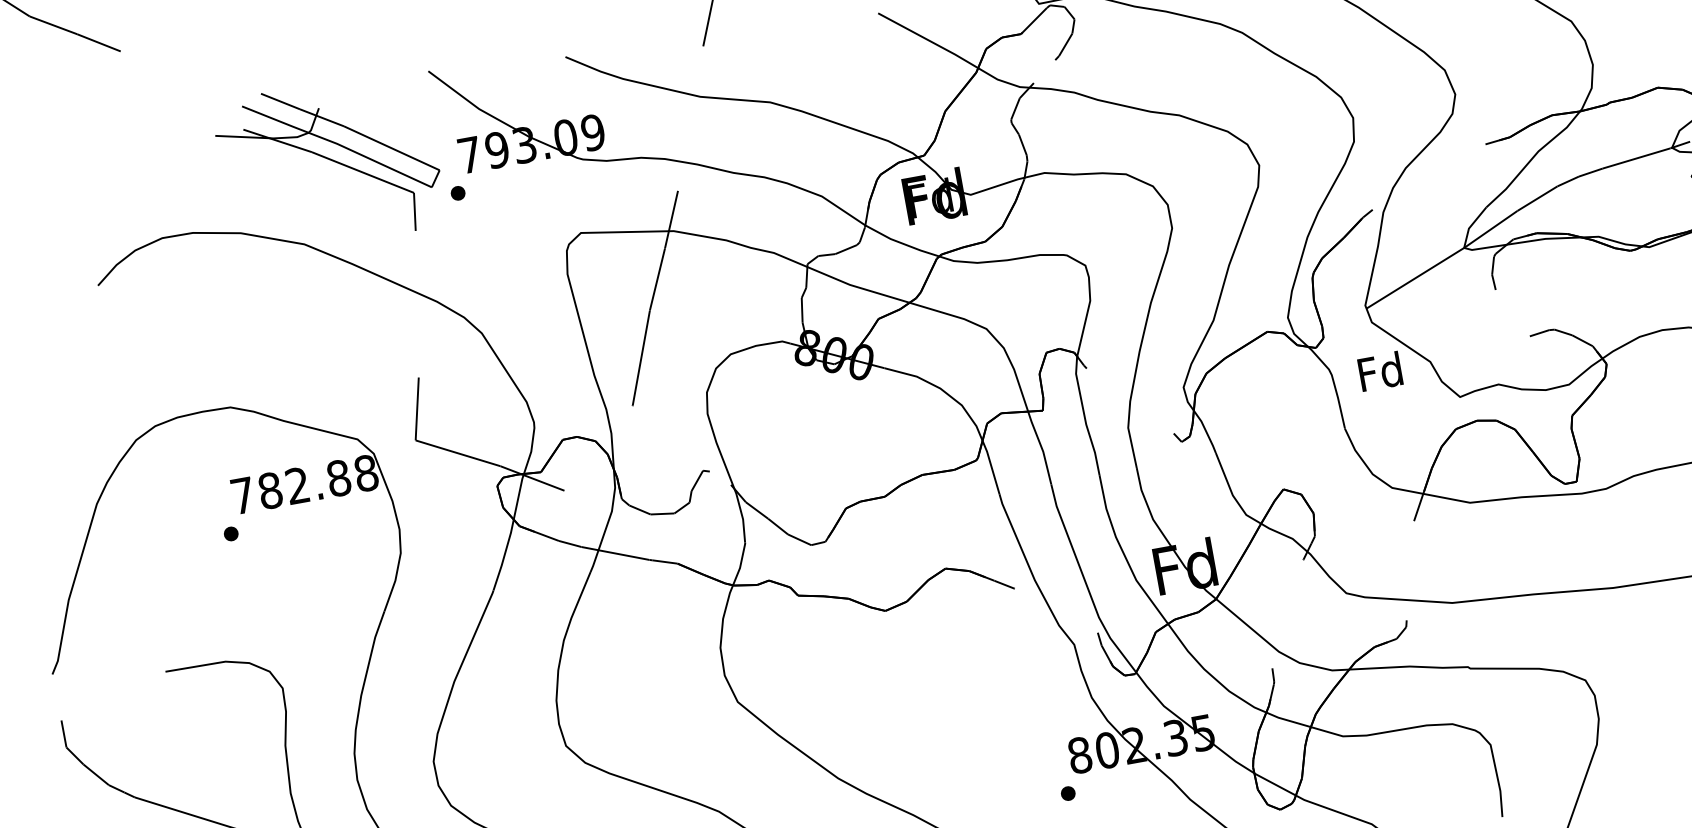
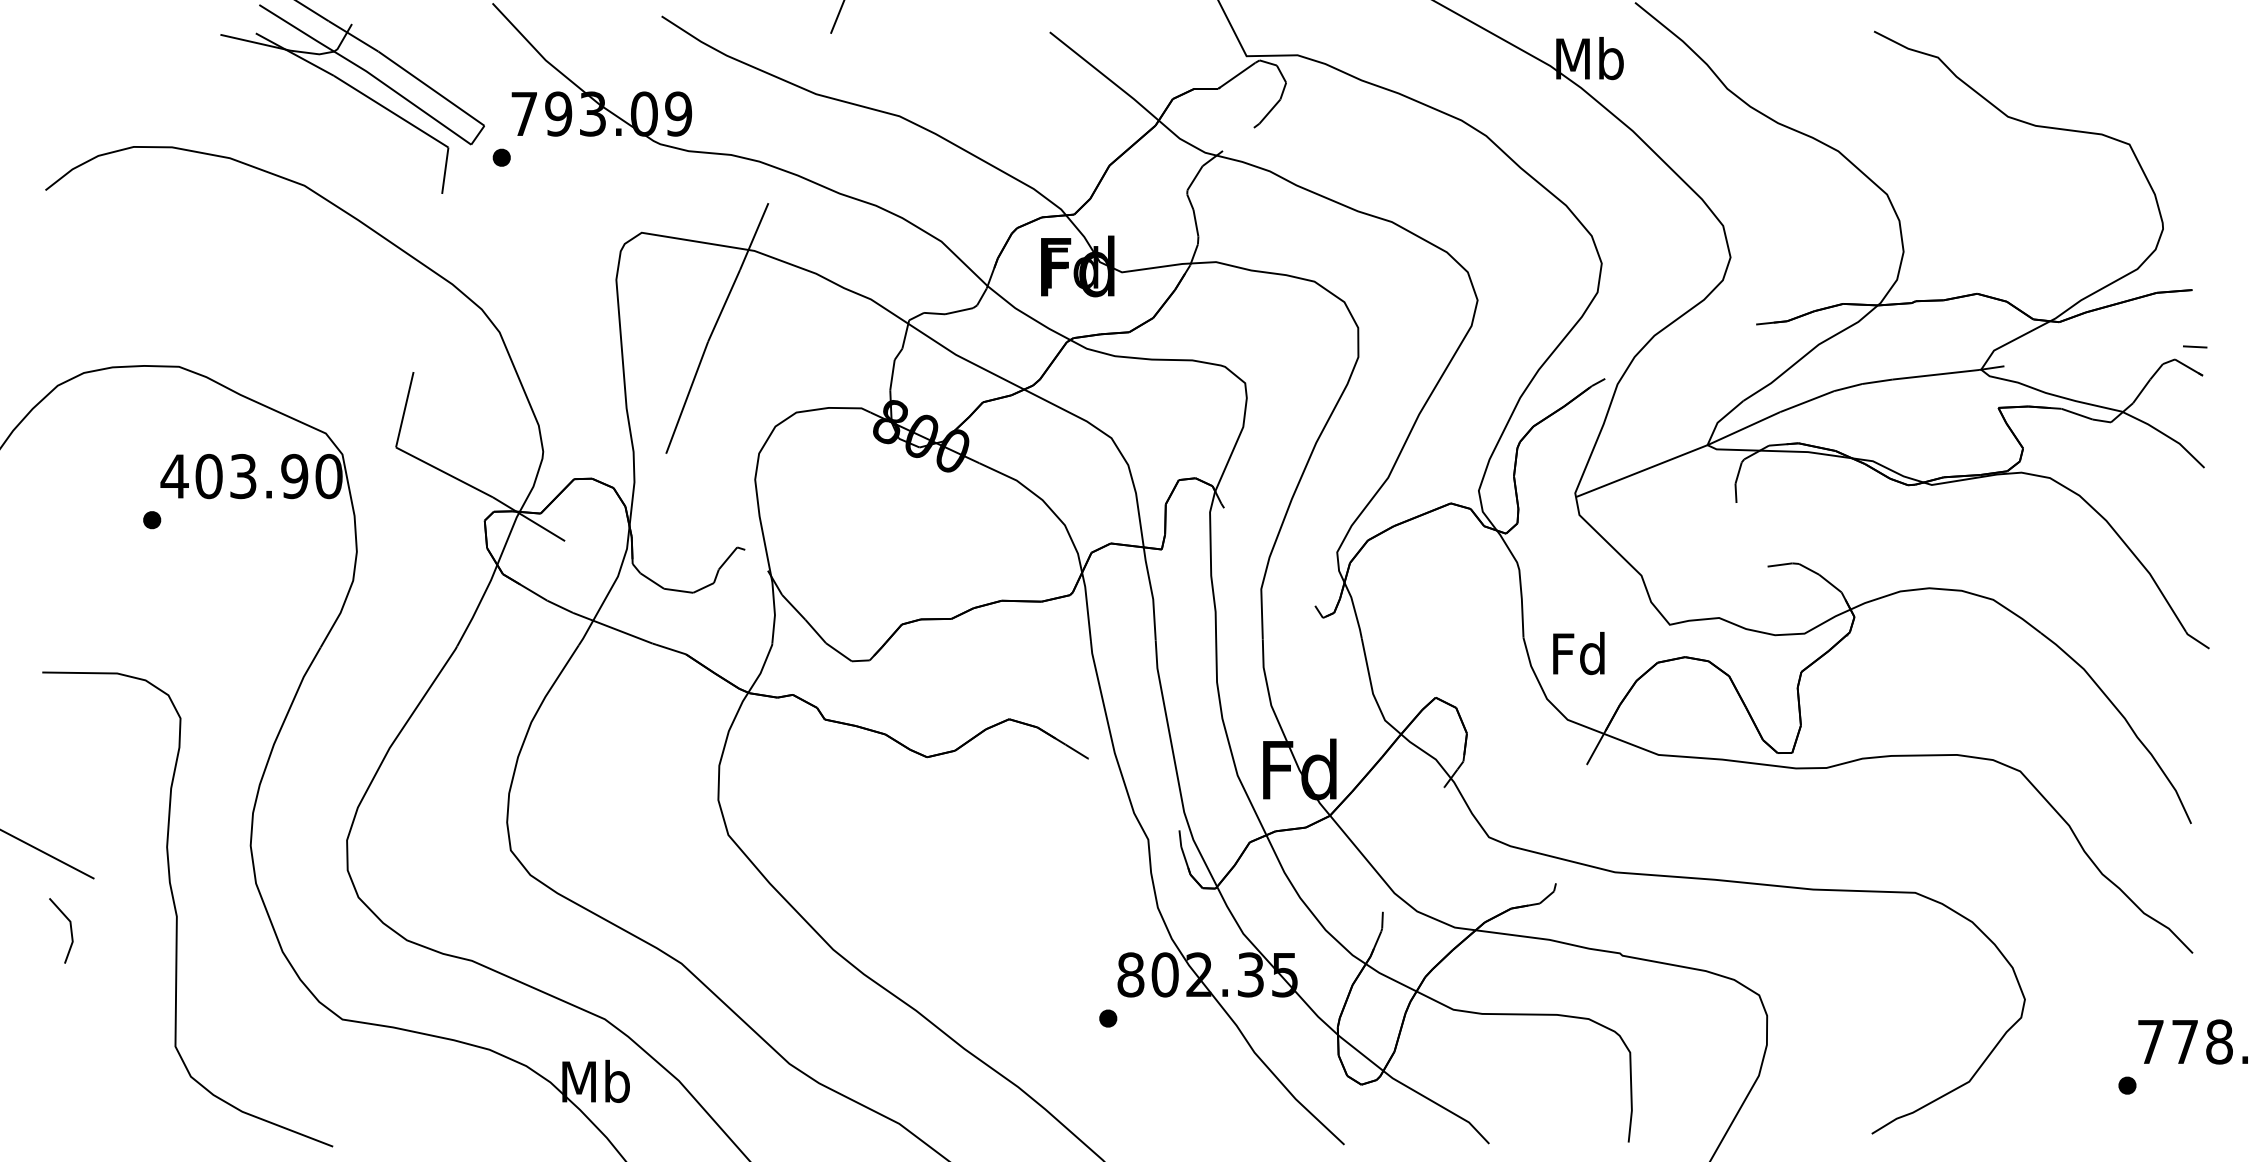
text: (1380, 371) -> (1578, 653), moved
text: (304, 484) -> (251, 476), 782.88 -> 403.90

